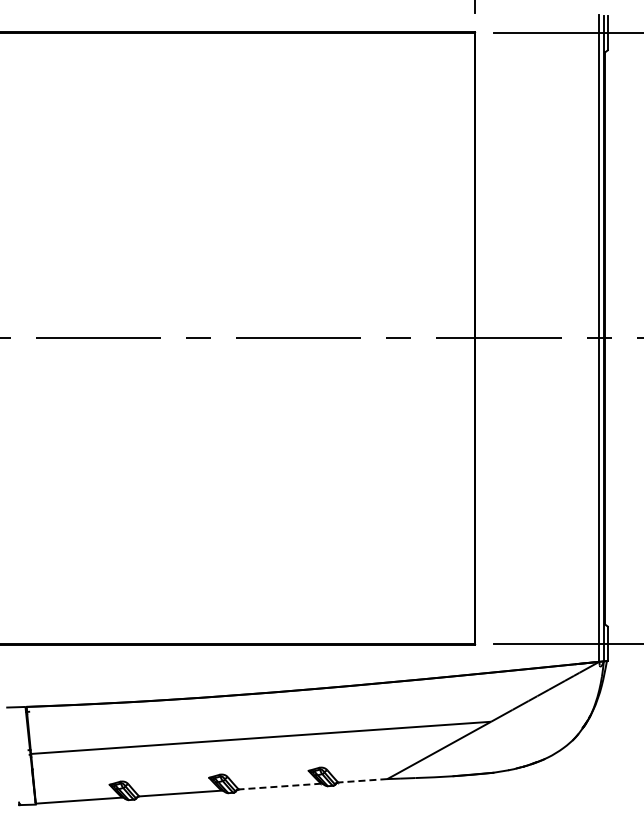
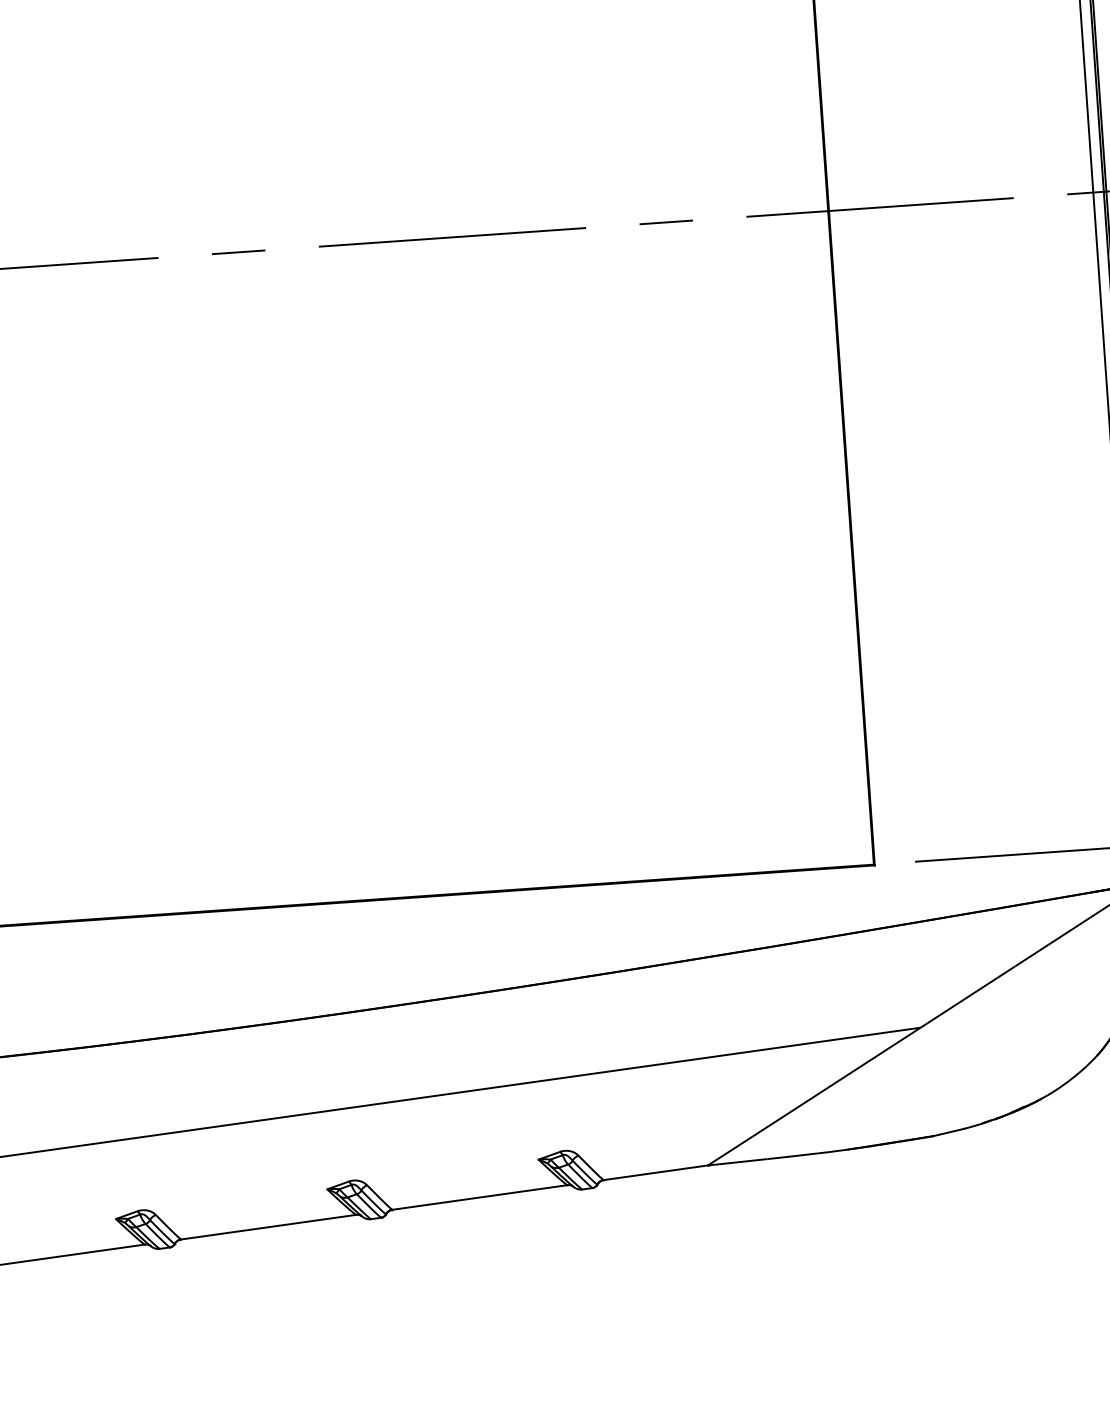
line: (362, 780) -> (654, 1172), dashed -> solid
line: (279, 786) -> (478, 1197), dashed -> solid

